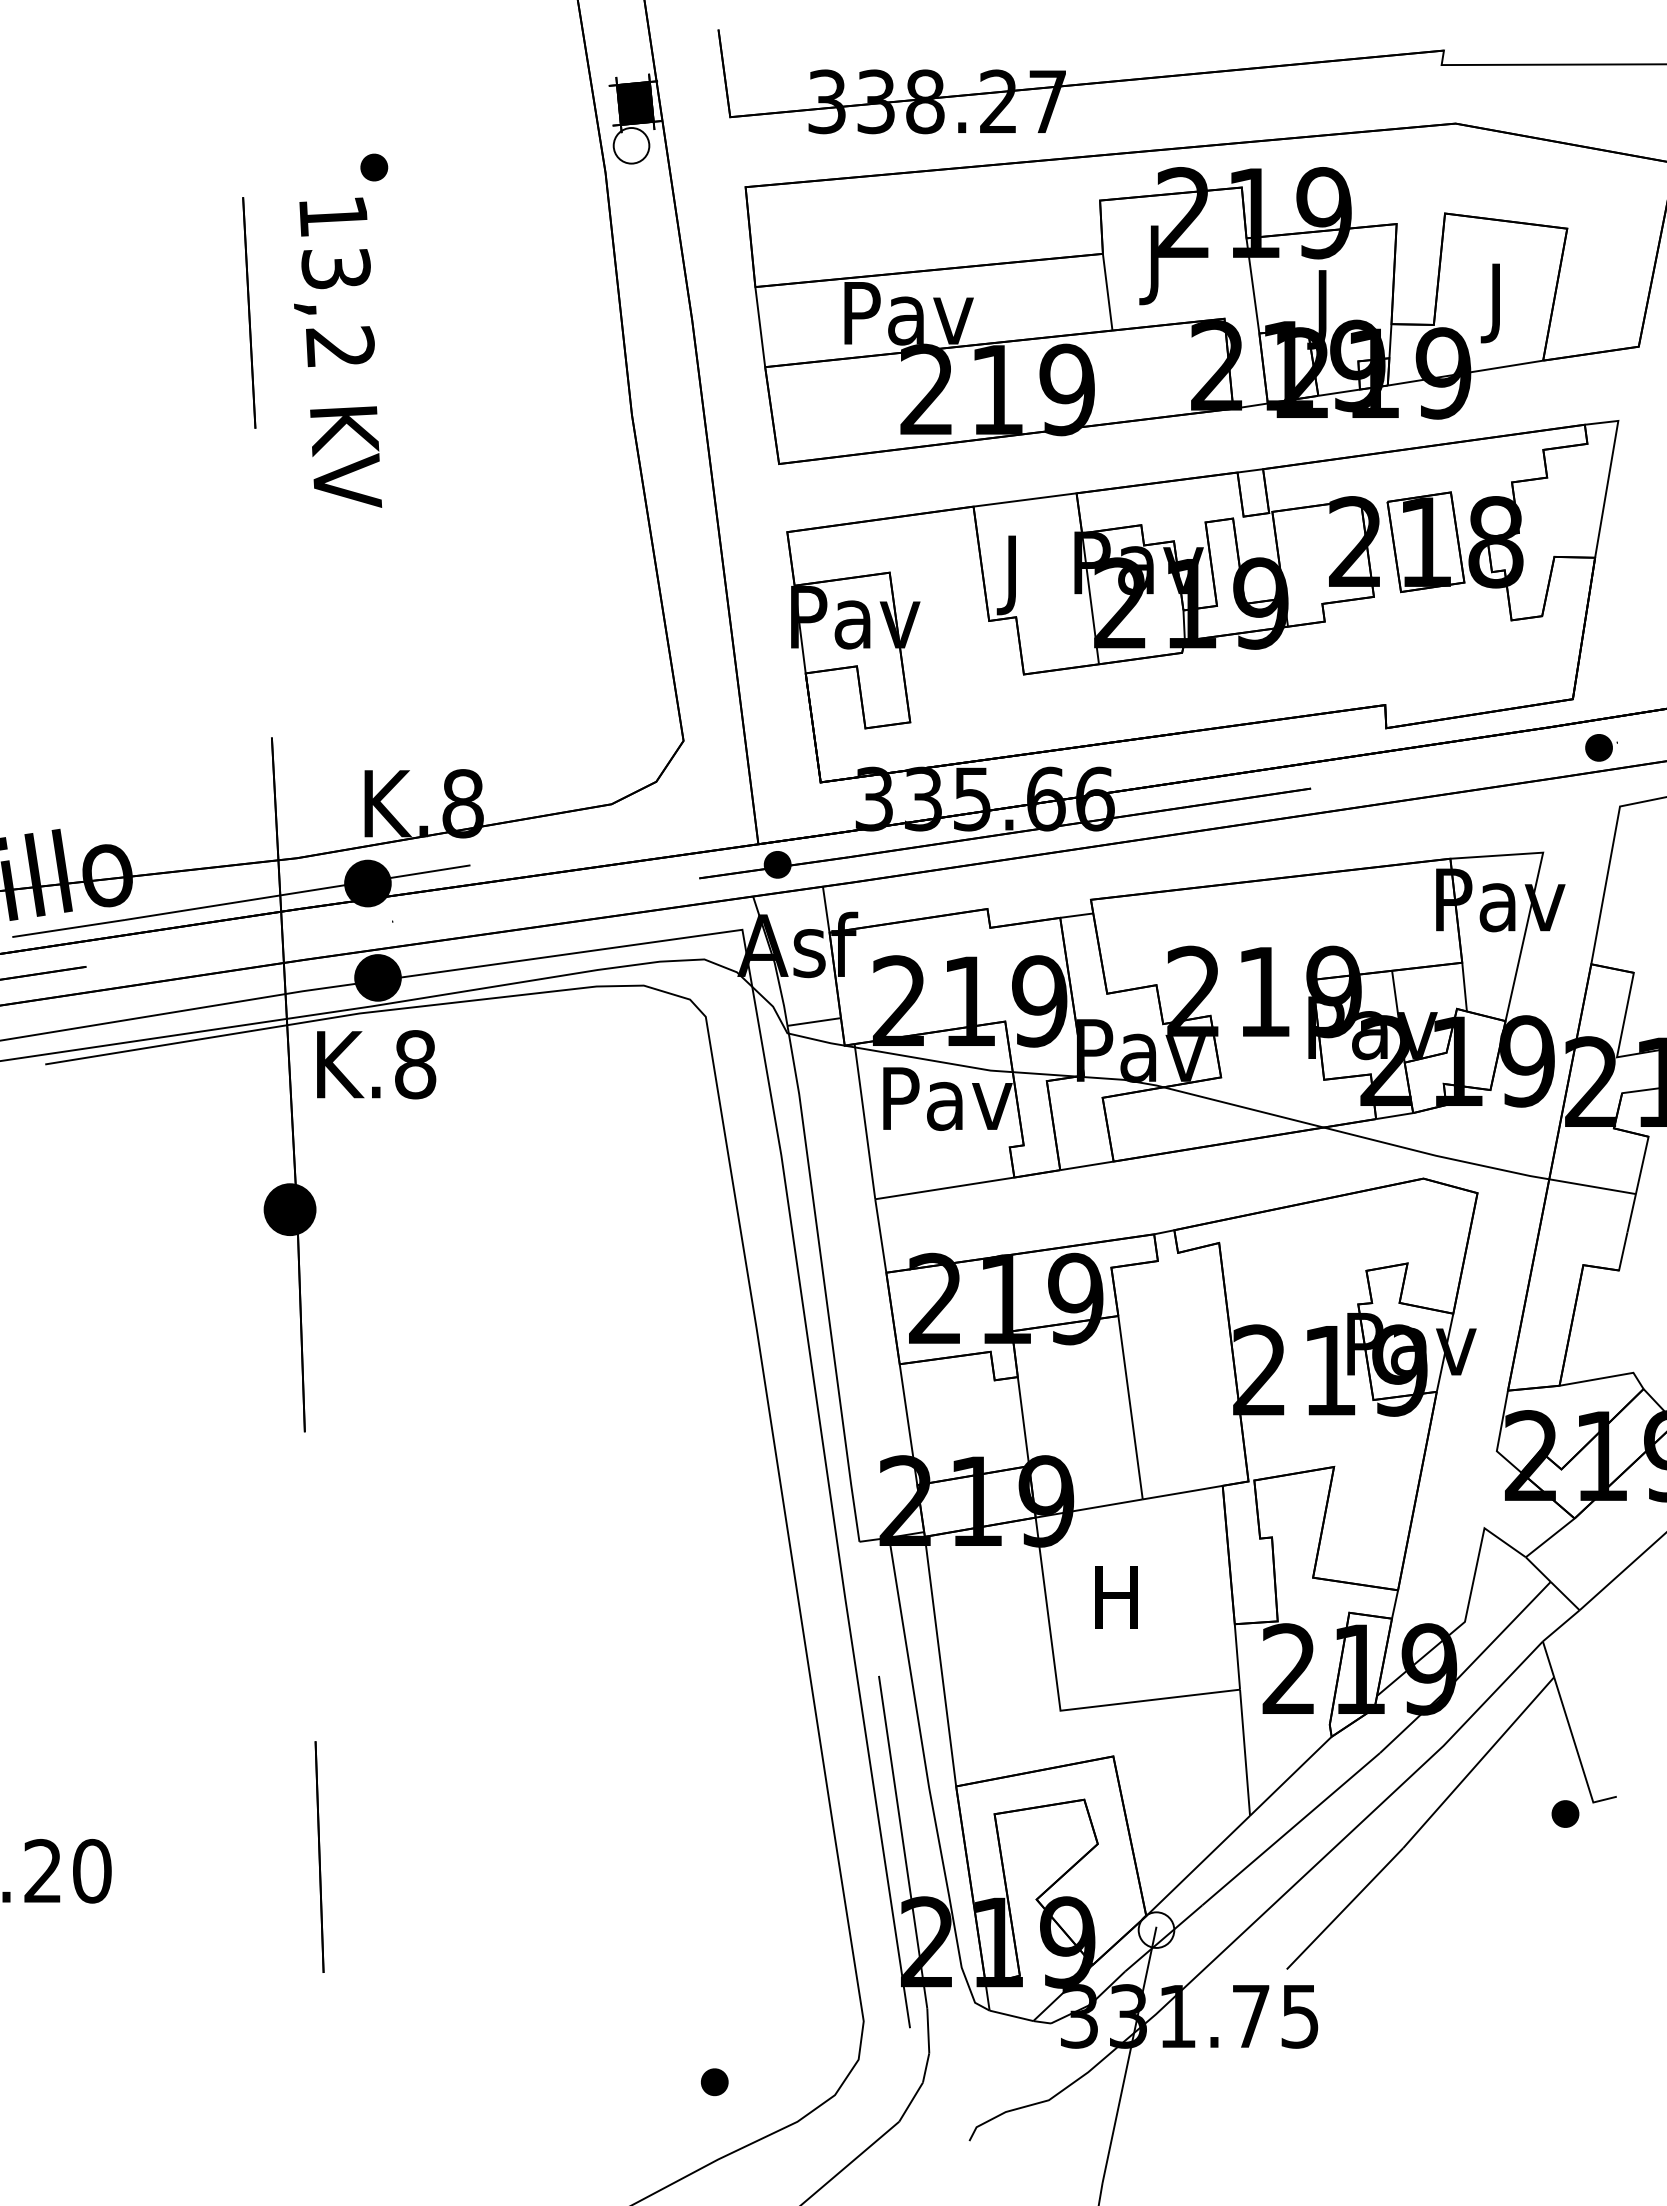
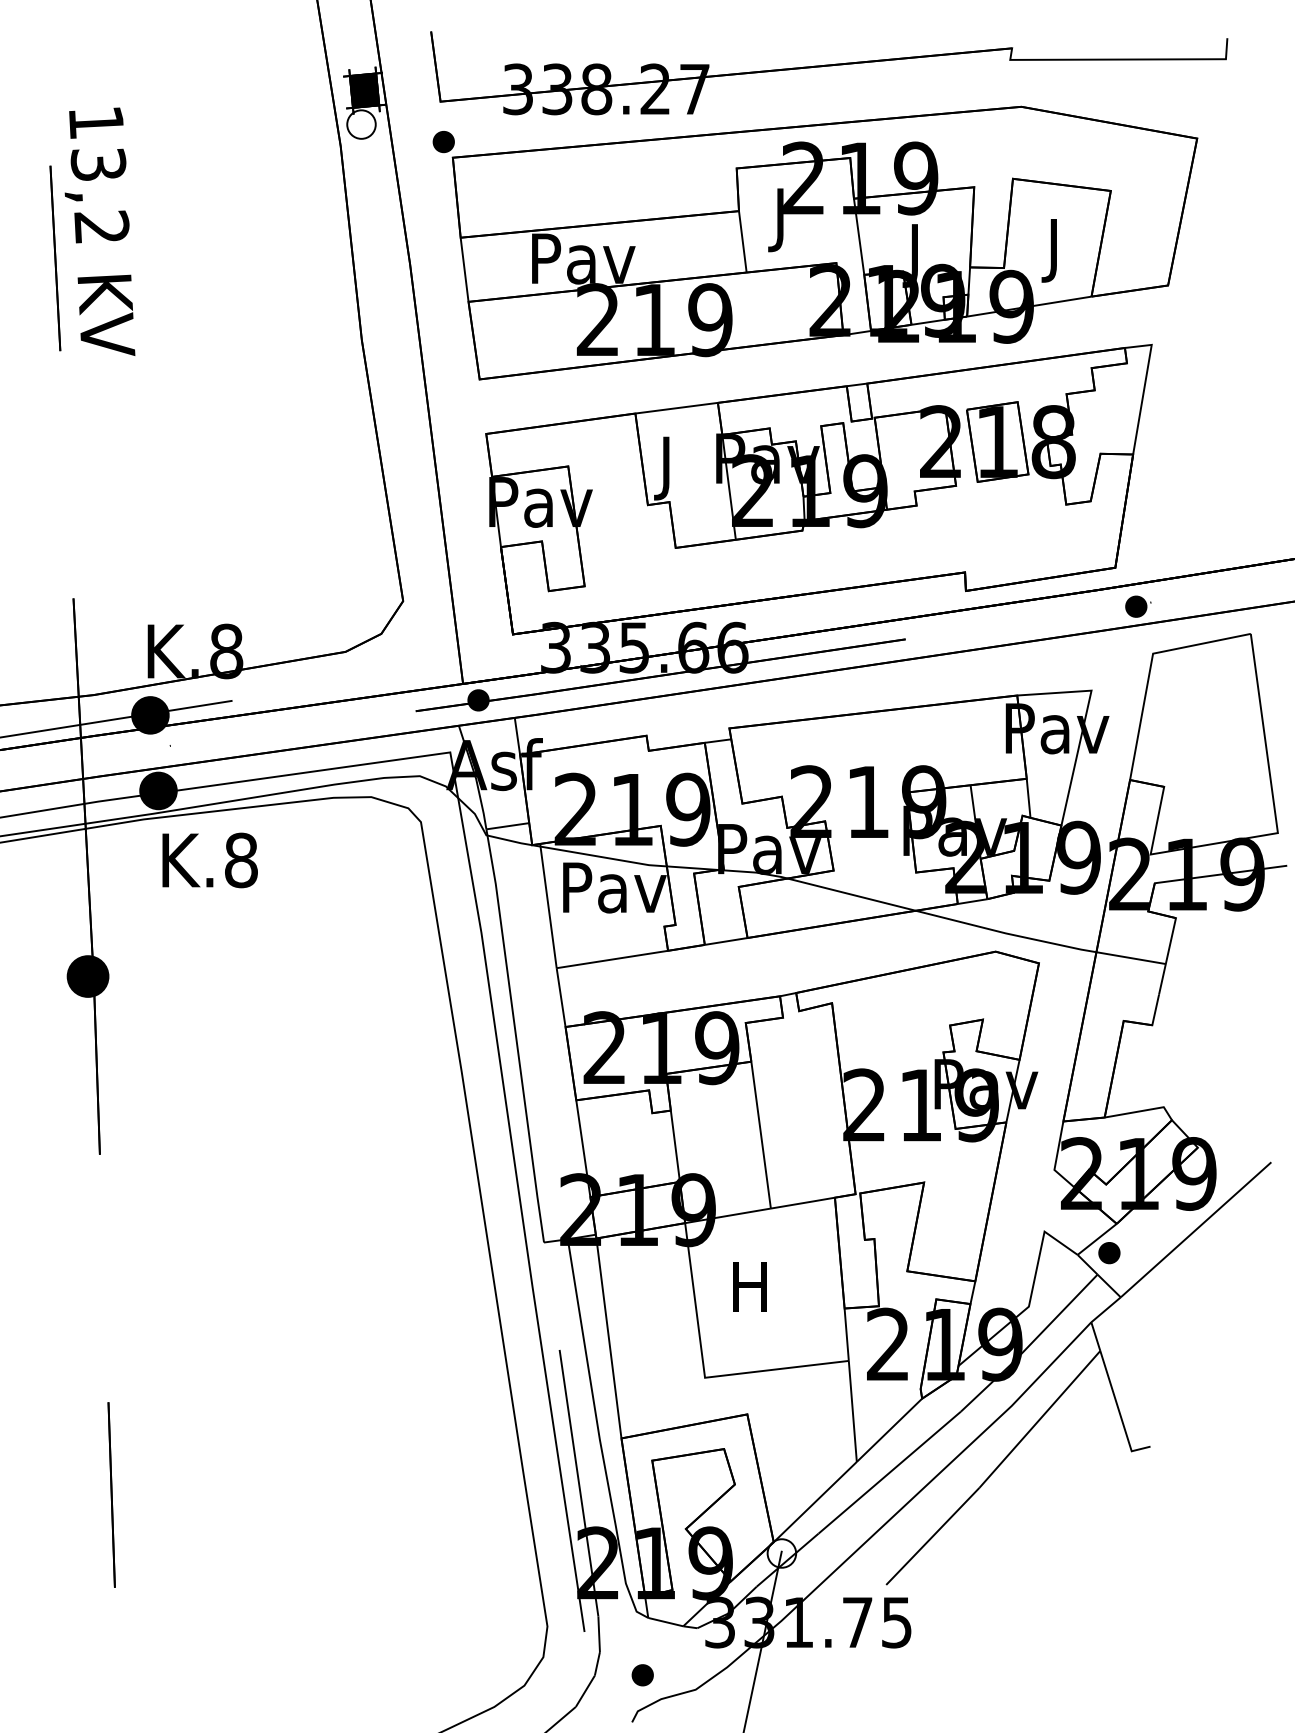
part: (374, 167) -> (443, 141), moved
text: (338, 352) -> (100, 231), moved
text: (376, 1064) -> (210, 860), moved
part: (1565, 1813) -> (1109, 1252), moved
part: (714, 2082) -> (642, 1675), moved

